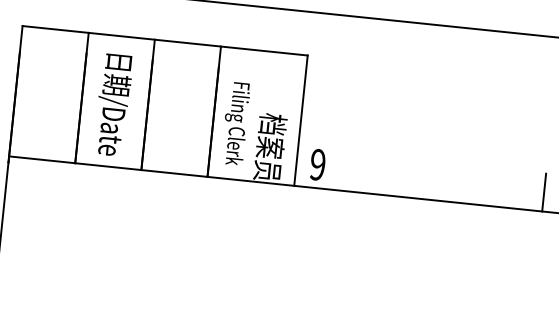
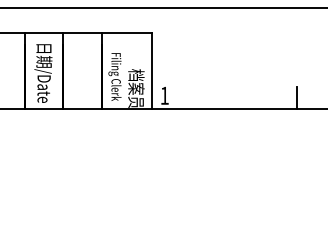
text: (317, 164) -> (164, 95), 9 -> 1

